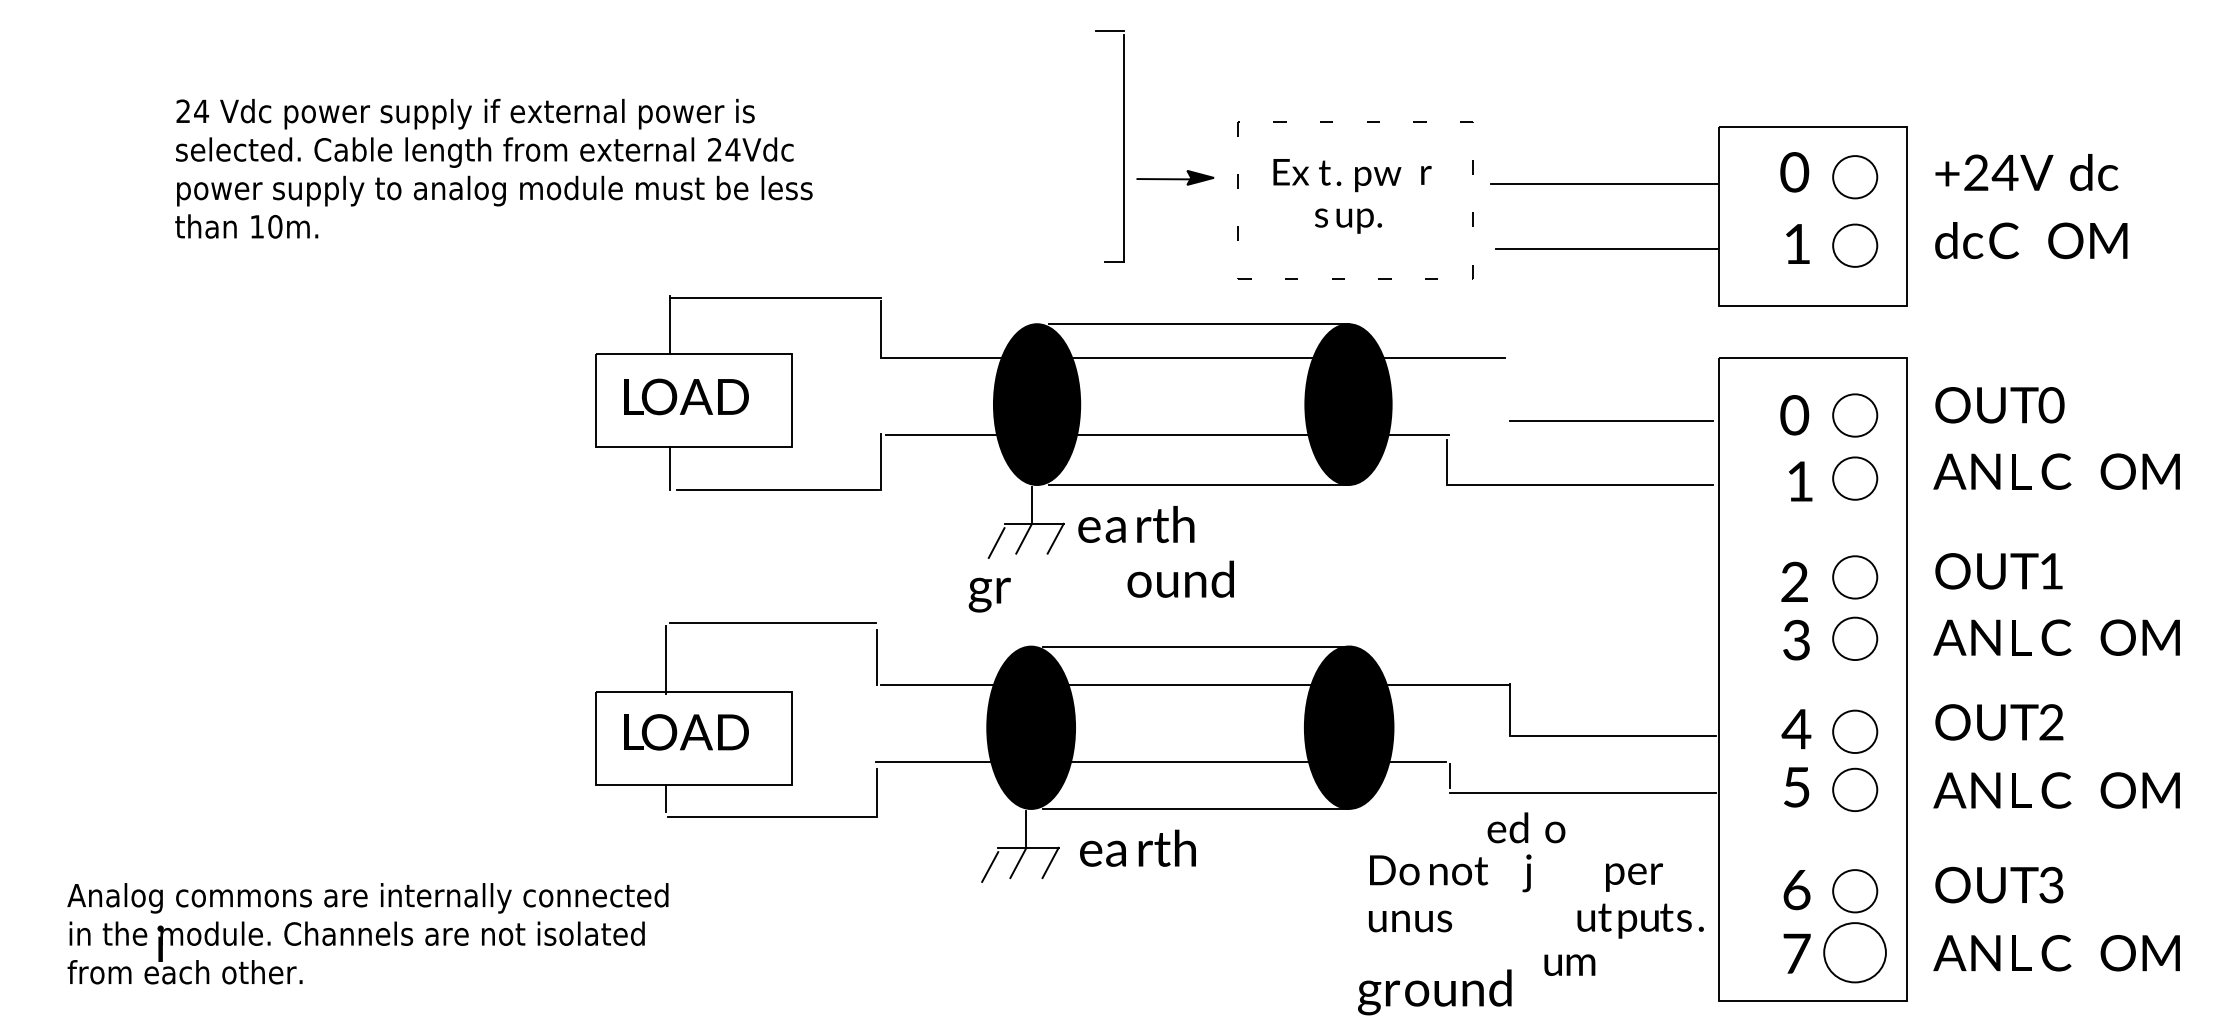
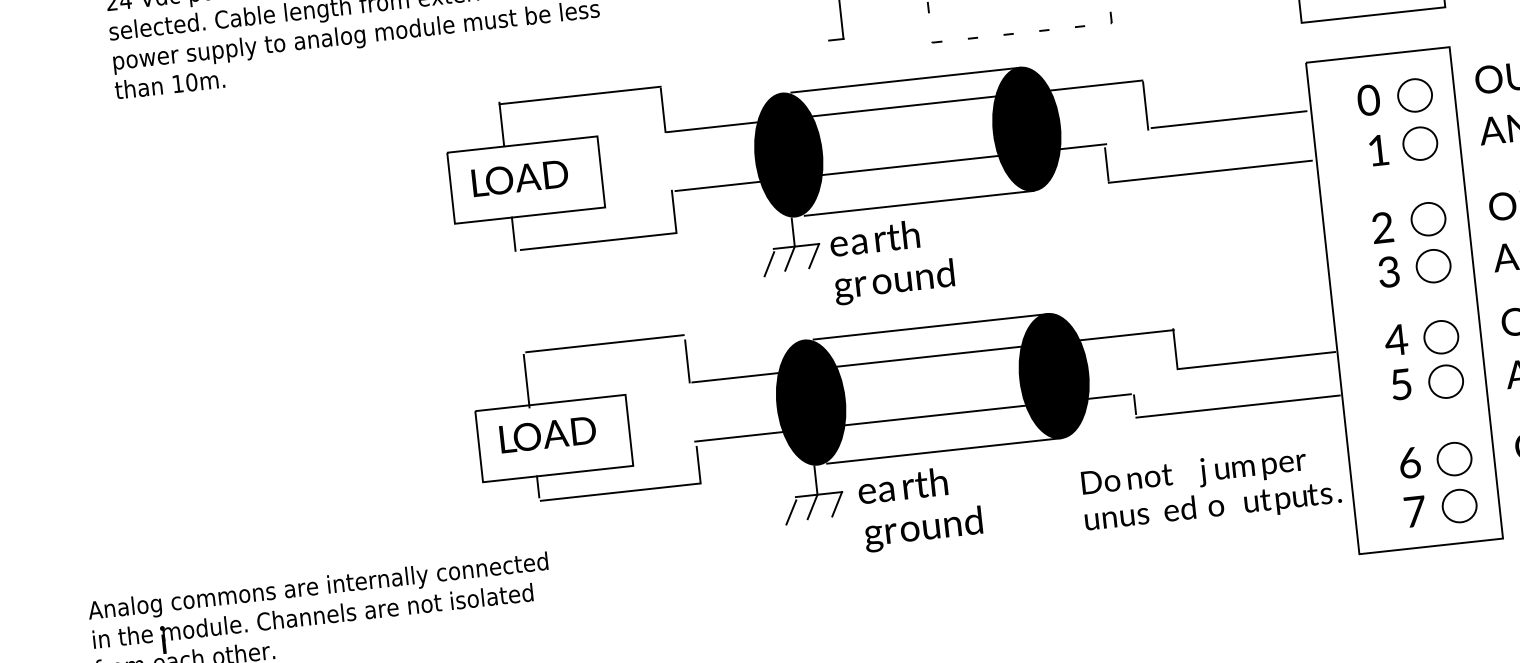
line: (1505, 391) -> (1145, 106), added
text: (989, 594) -> (851, 290), moved
text: (1526, 827) -> (1193, 506), moved
part: (1855, 952) -> (1459, 505), size x0.71
text: (1569, 964) -> (1234, 469), moved
text: (1434, 992) -> (923, 529), moved

